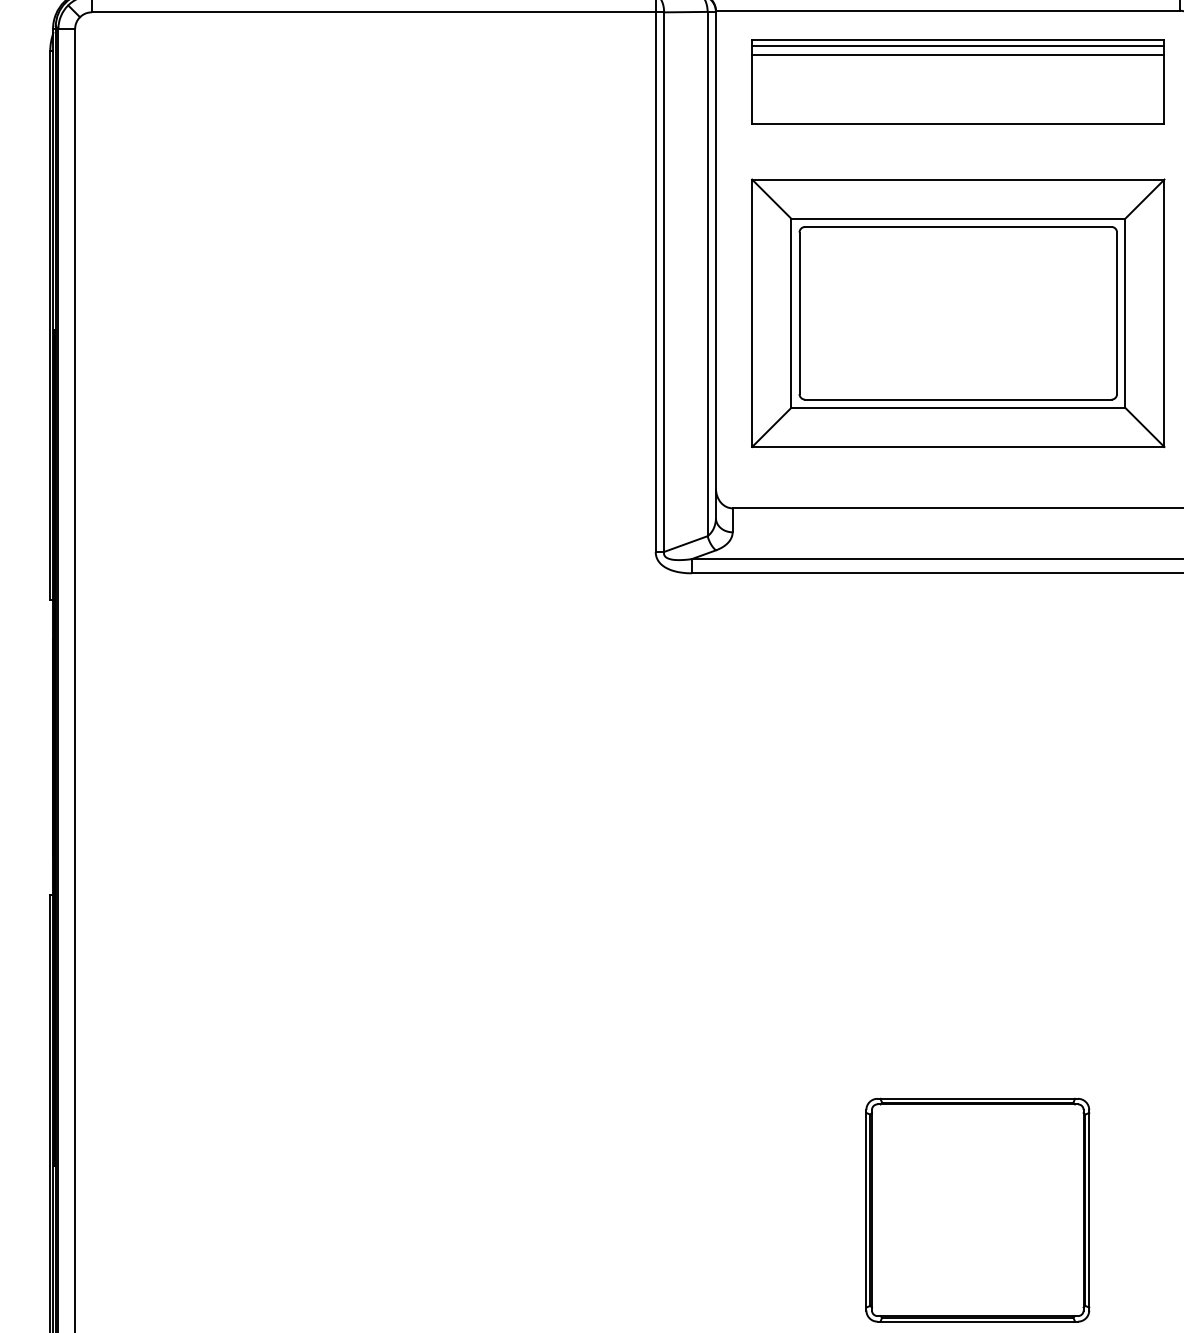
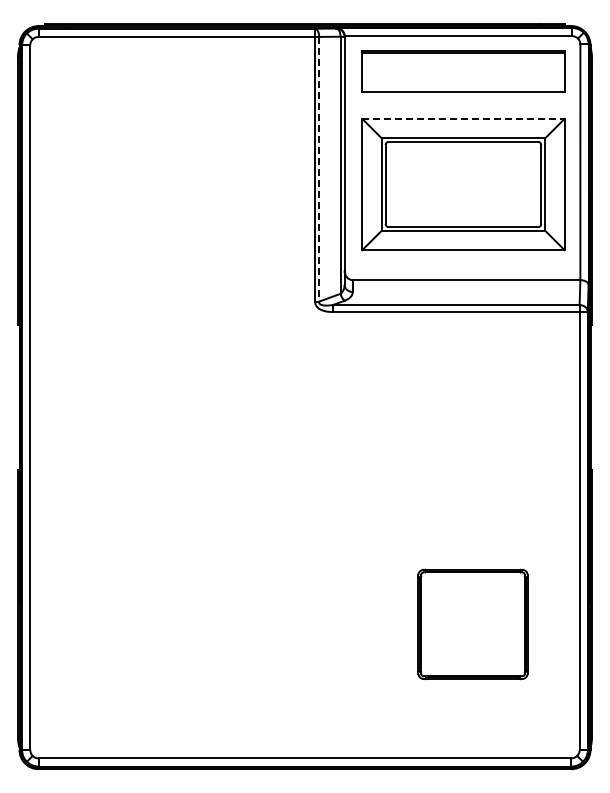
line: (958, 54) -> (463, 57), removed
line: (958, 178) -> (463, 118), solid -> dashed
line: (664, 282) -> (319, 169), solid -> dashed

